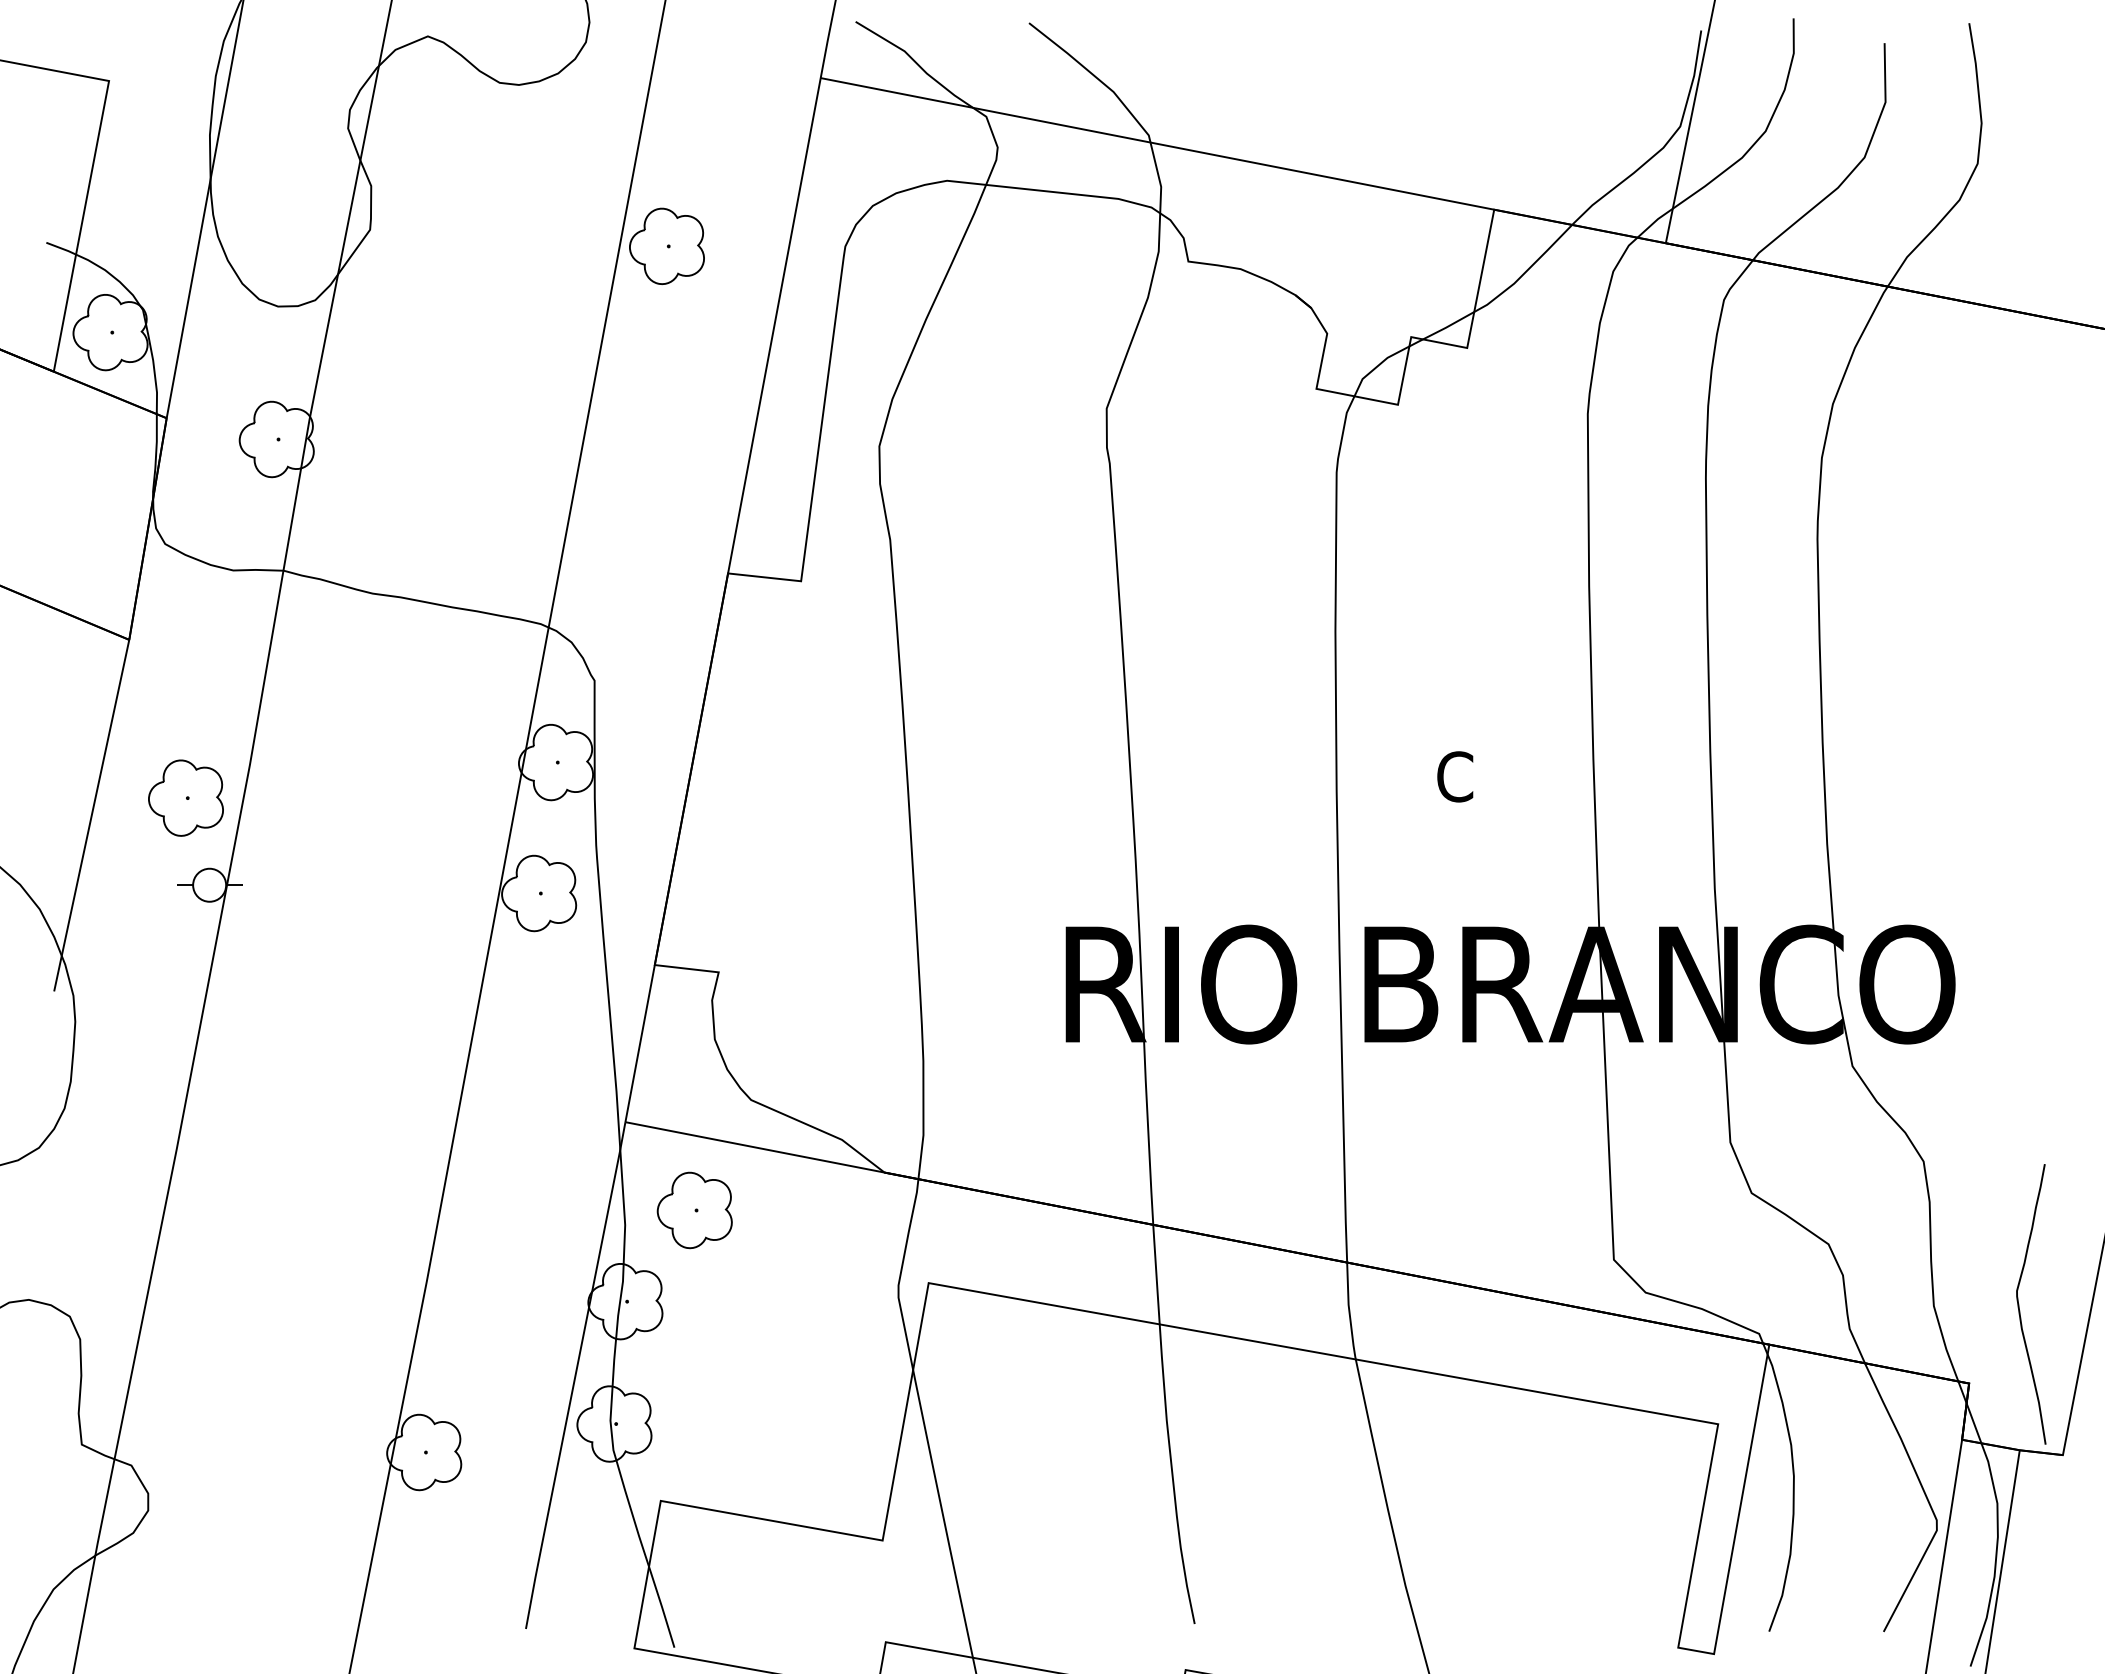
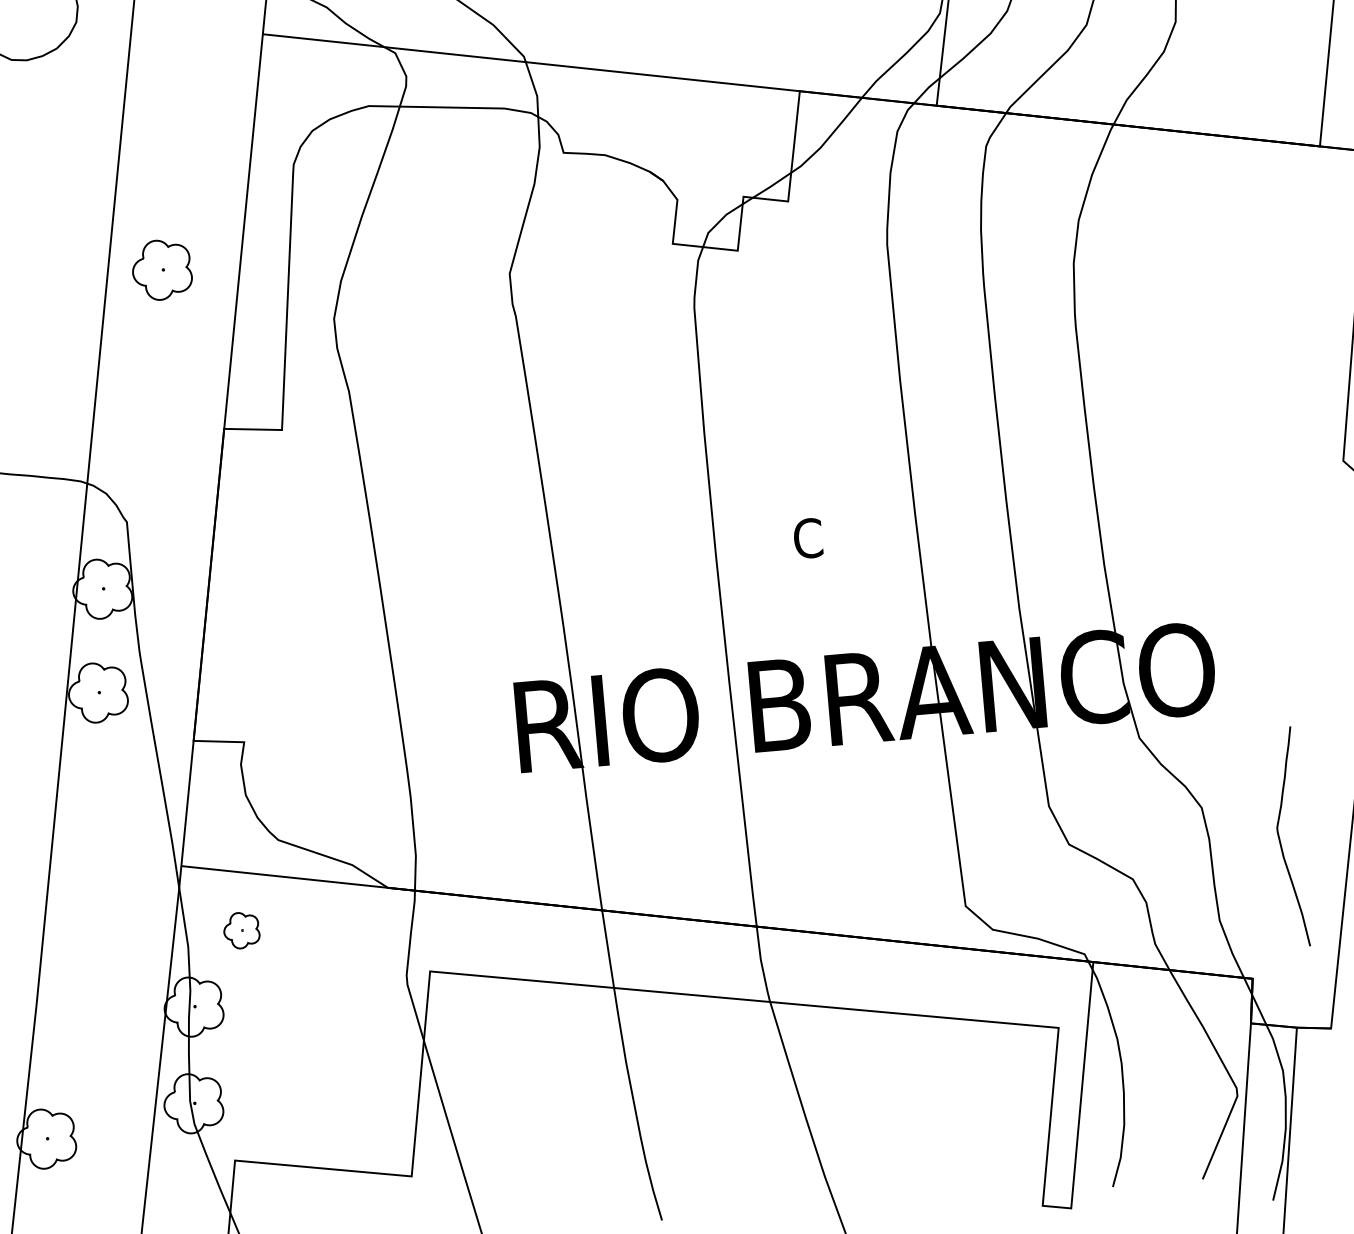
part: (666, 245) -> (161, 269), moved
part: (694, 1210) -> (241, 930), size x0.6
curve: (2019, 1304) -> (1280, 838), moved

